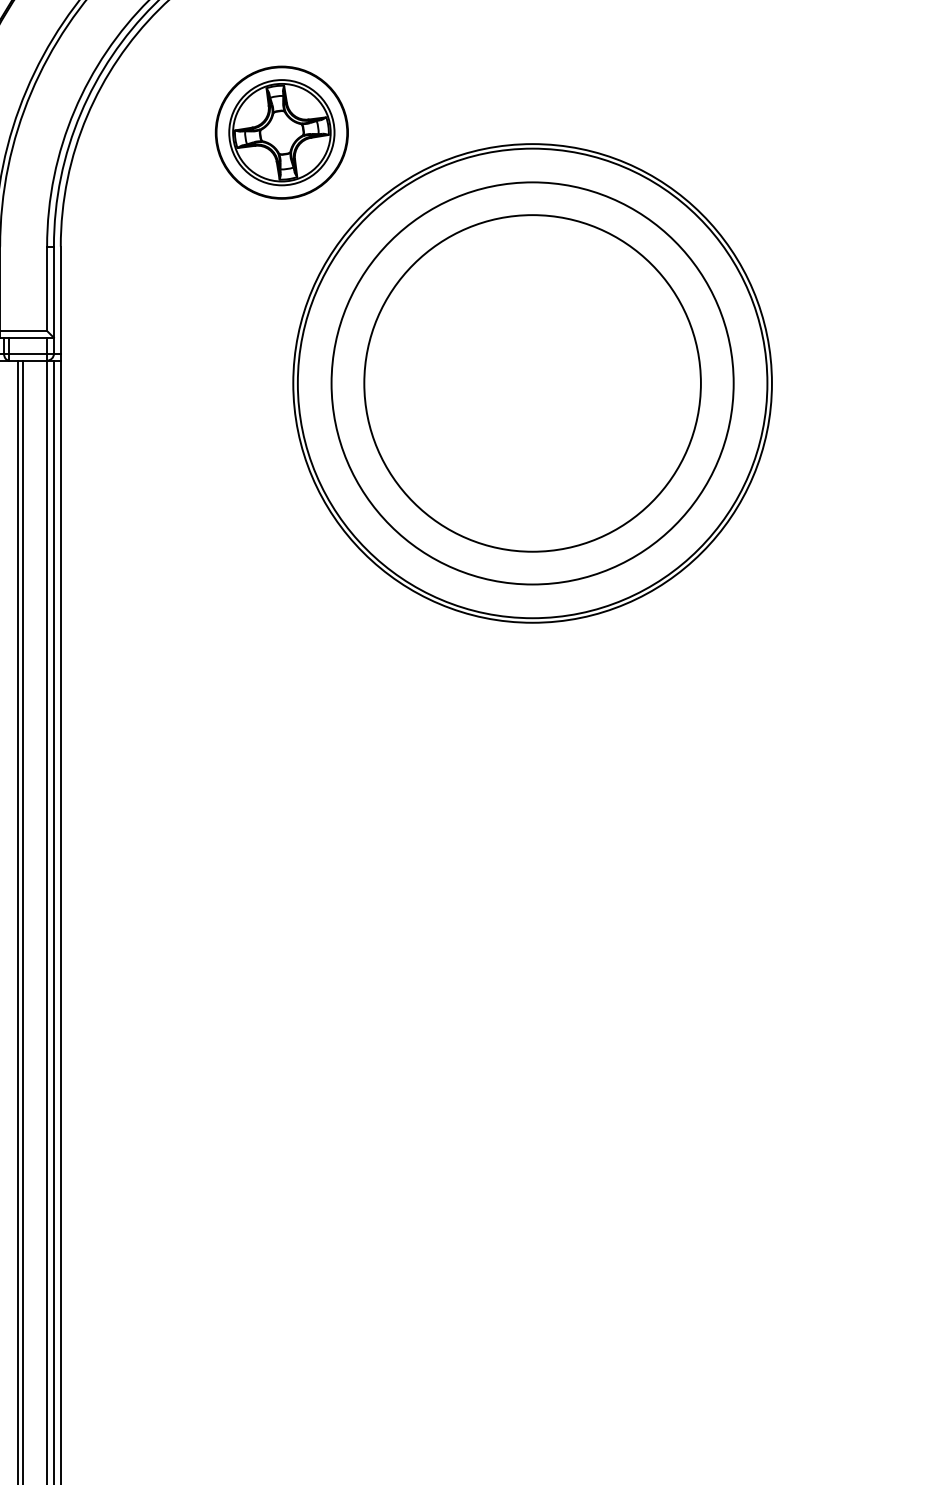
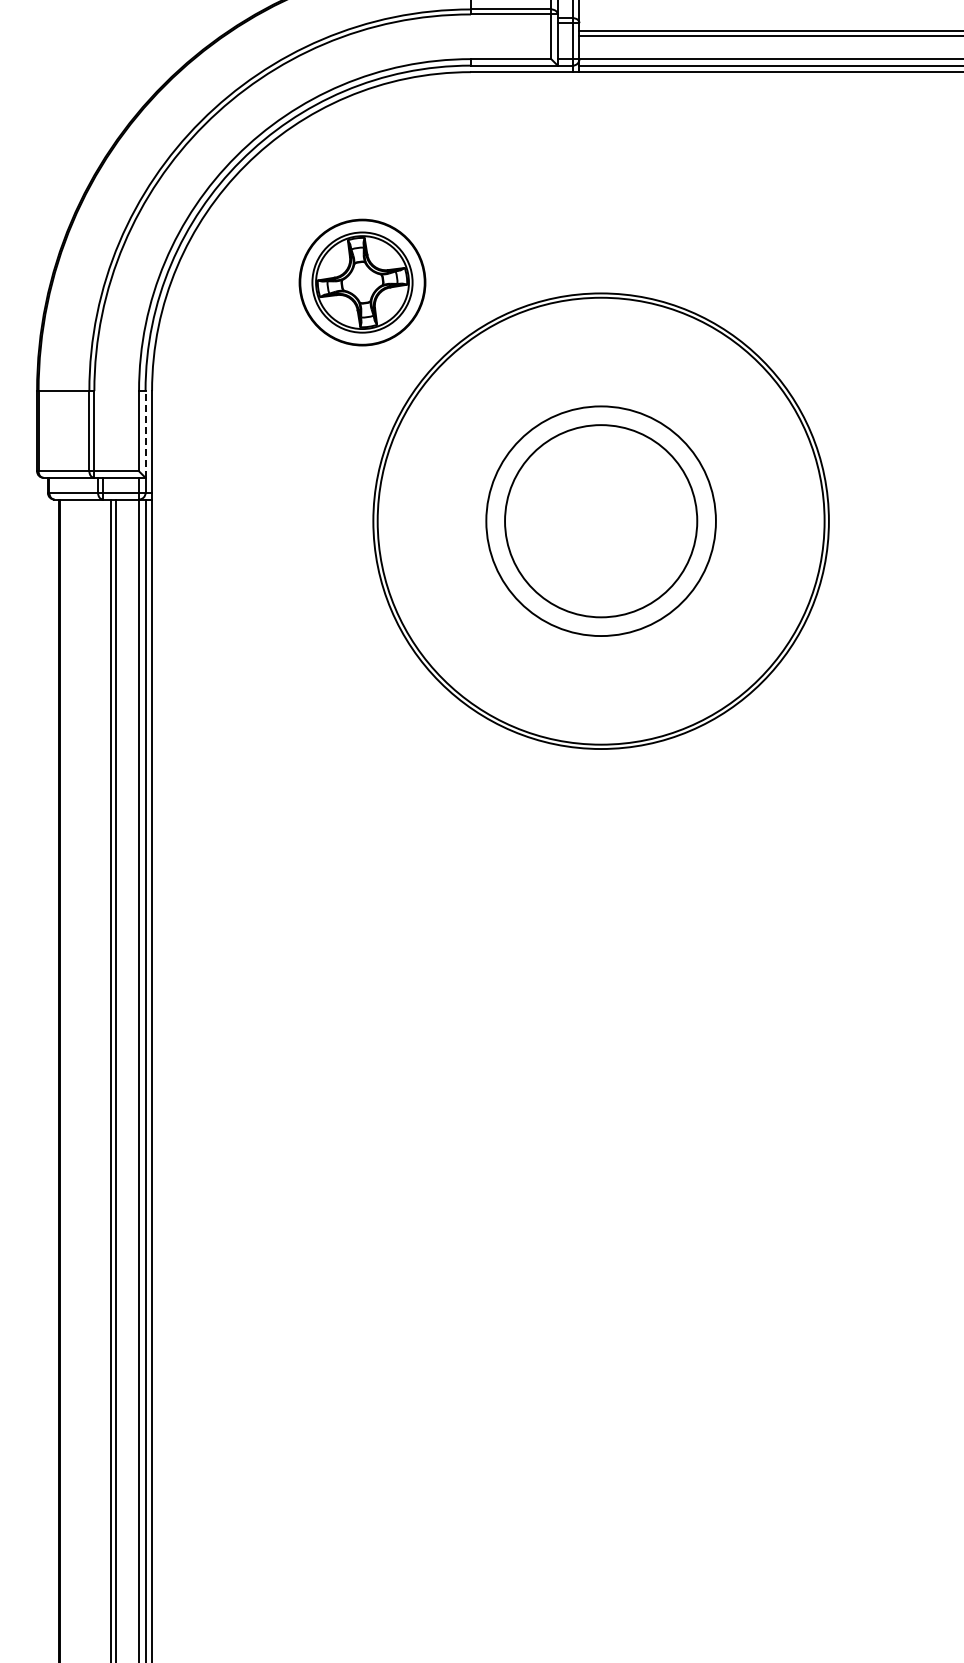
line: (53, 291) -> (145, 433), solid -> dashed
circle: (531, 382) -> (600, 520), size x0.6
circle: (531, 383) -> (600, 521), size x0.6

